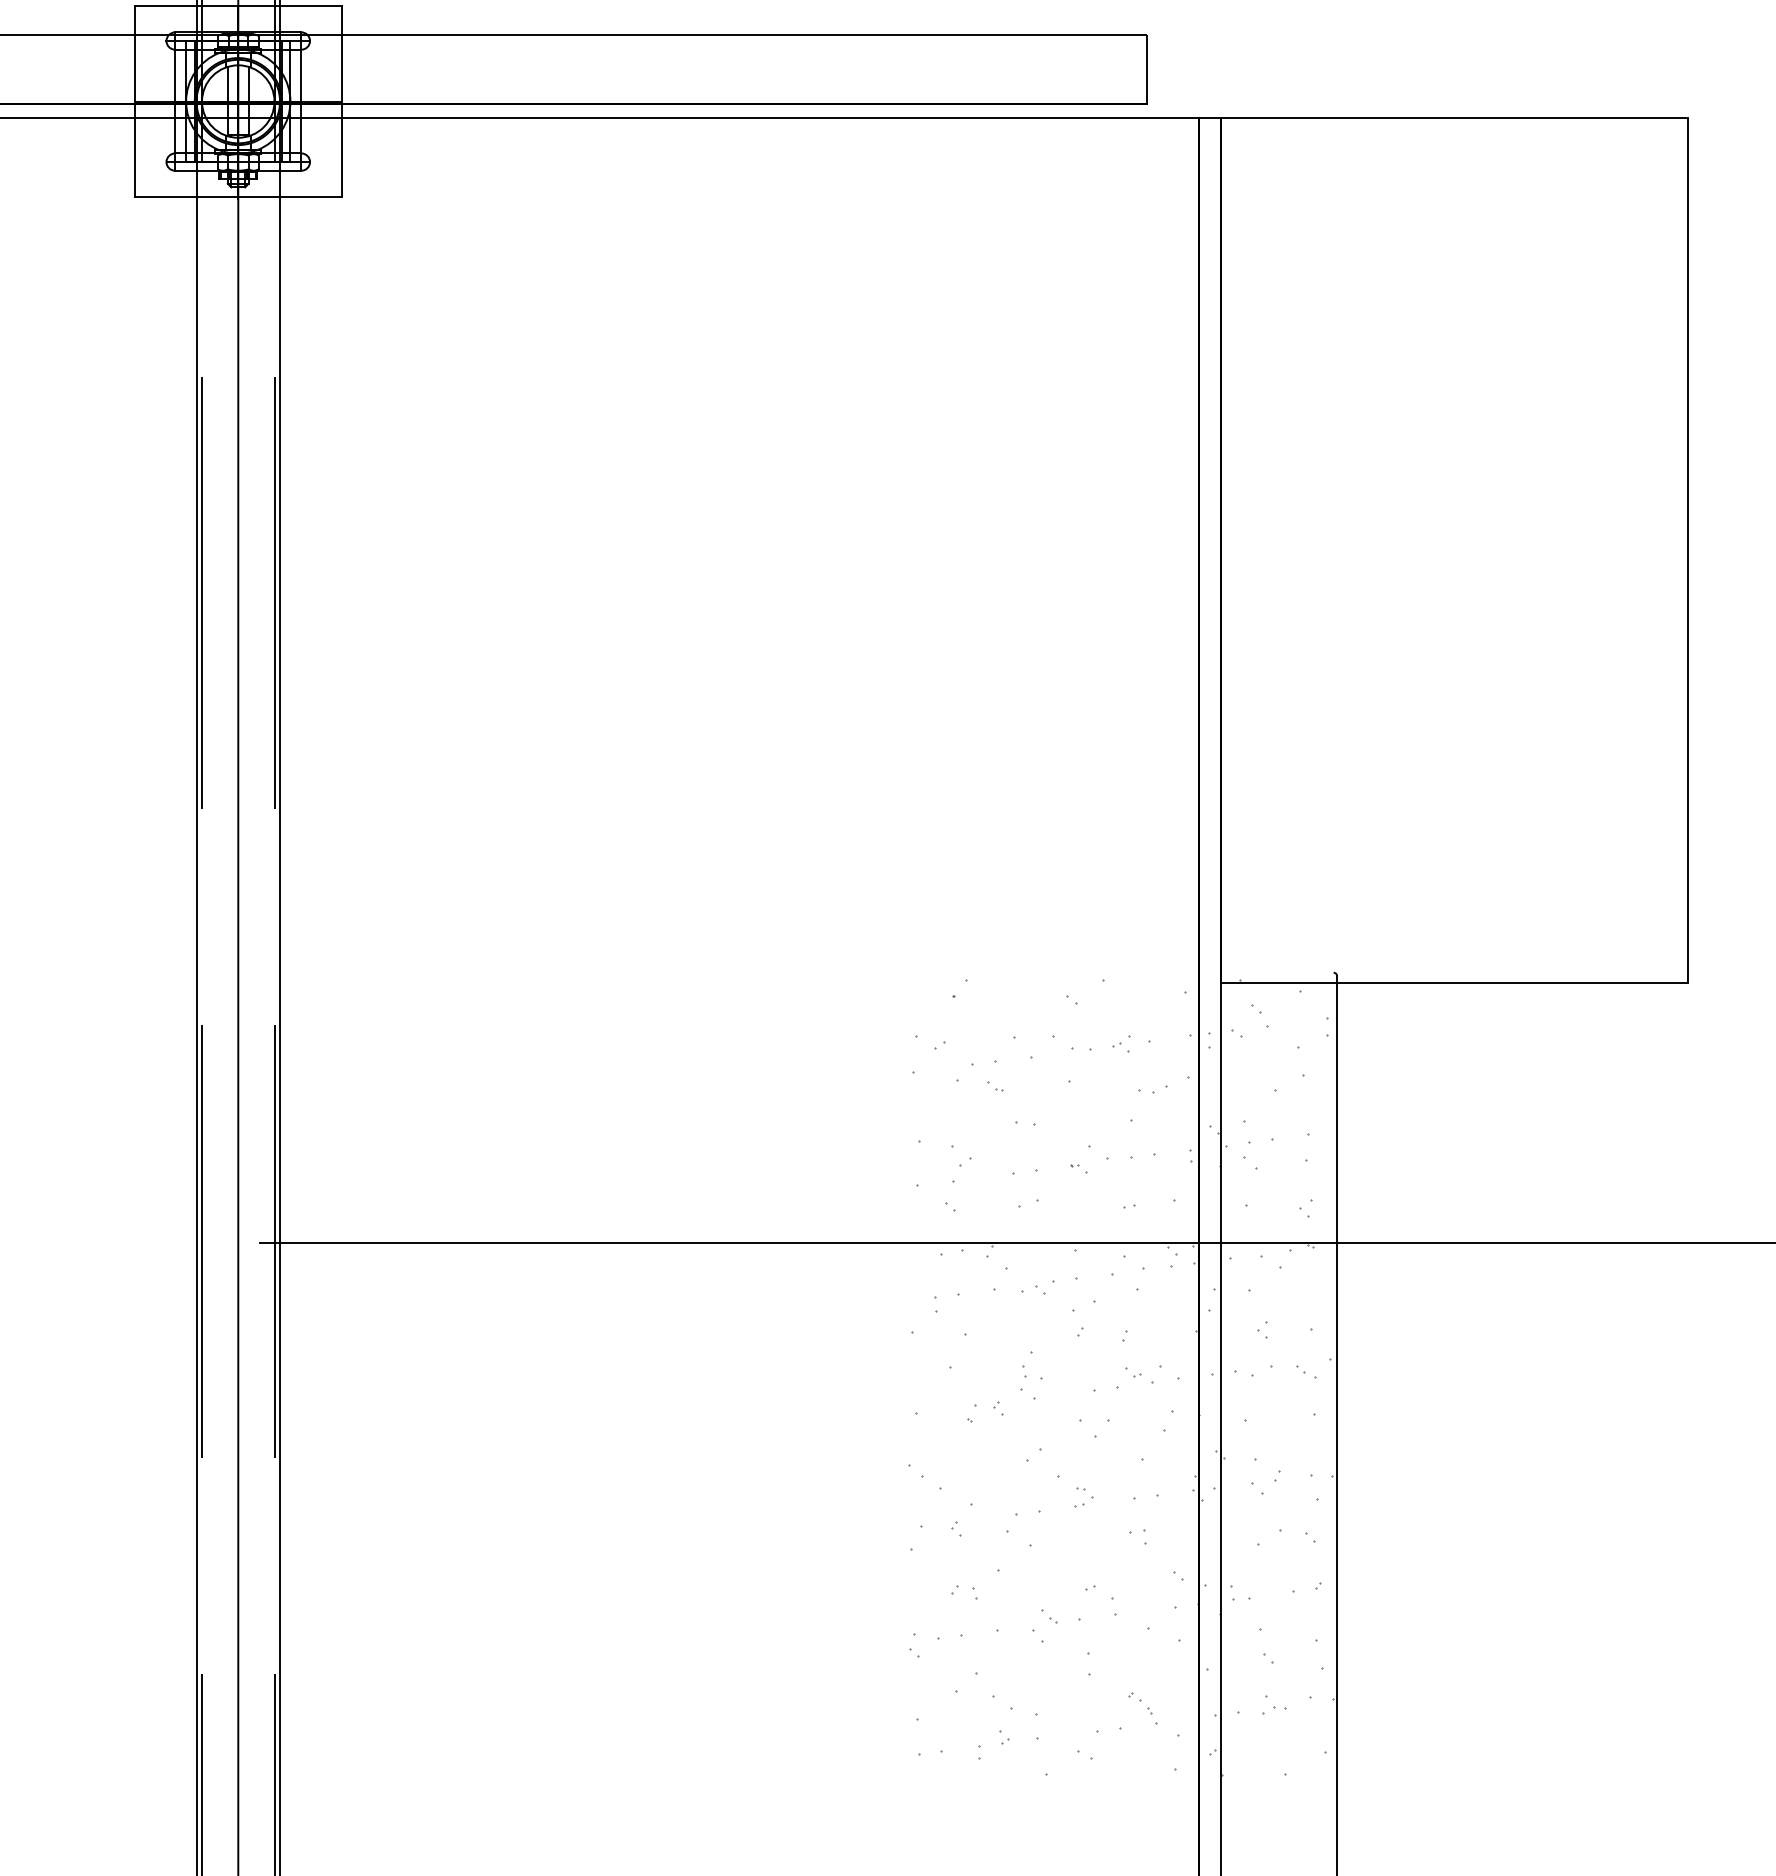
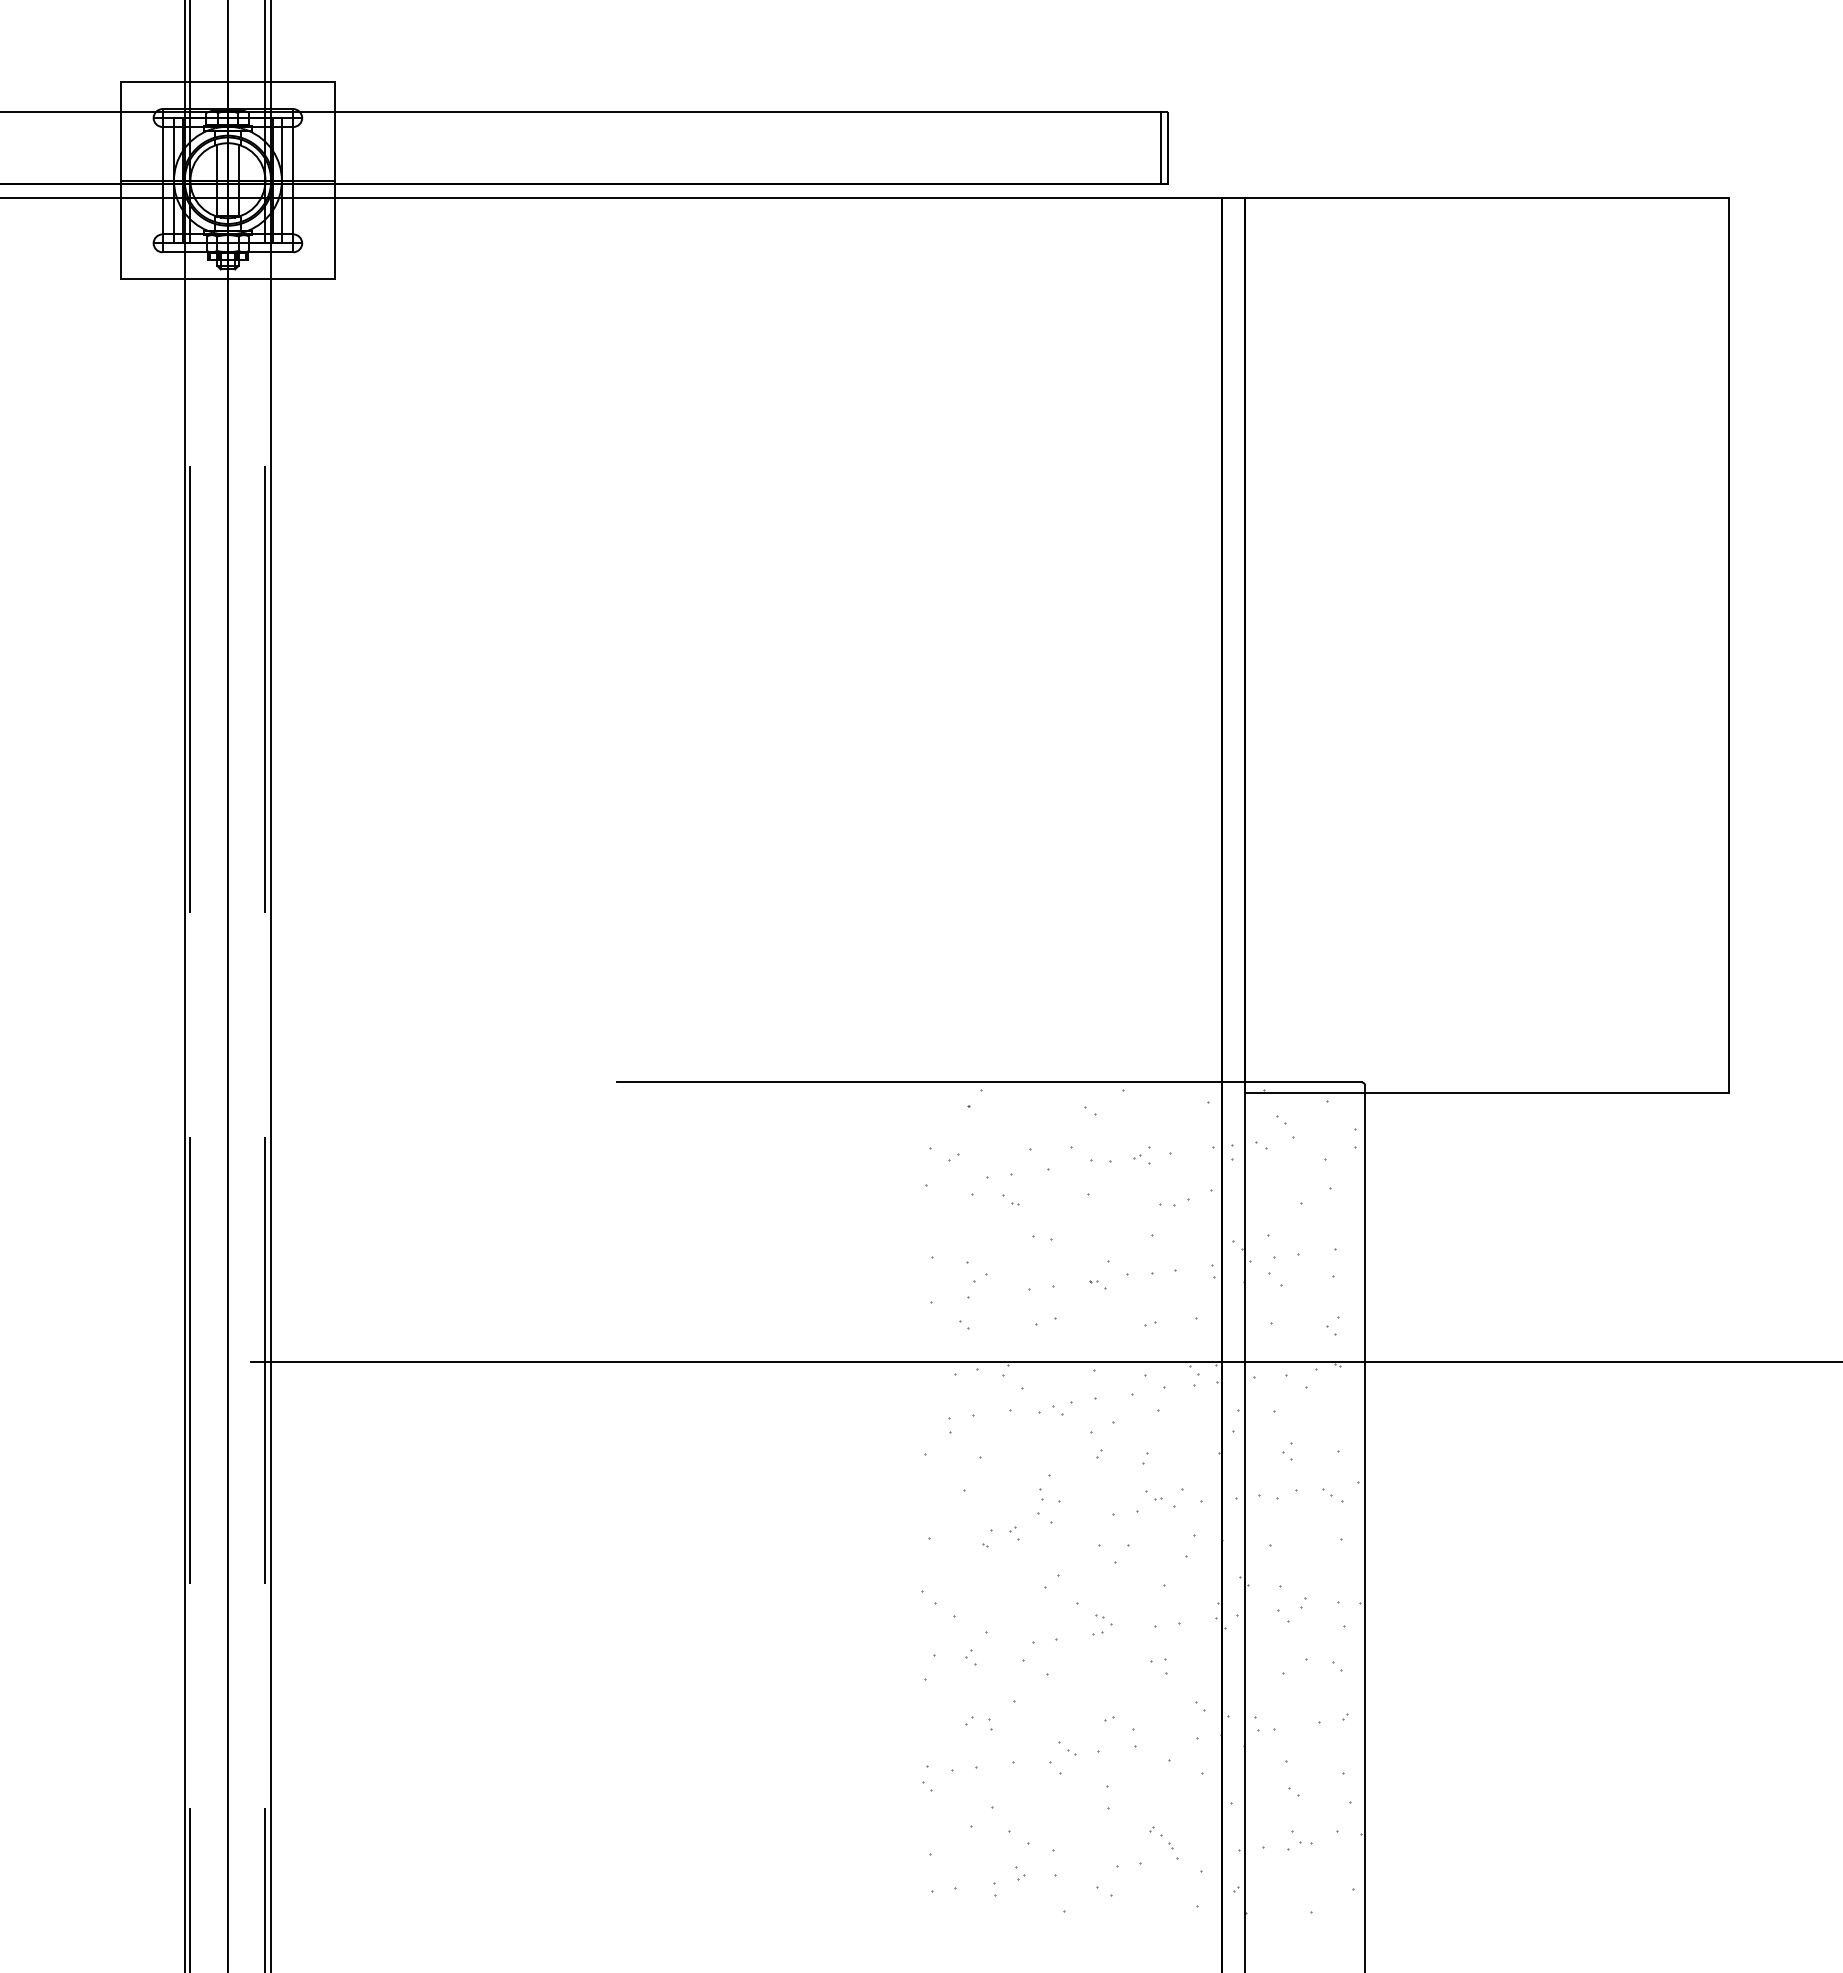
line: (1140, 69) -> (1161, 147), added
line: (973, 972) -> (988, 1082), added

